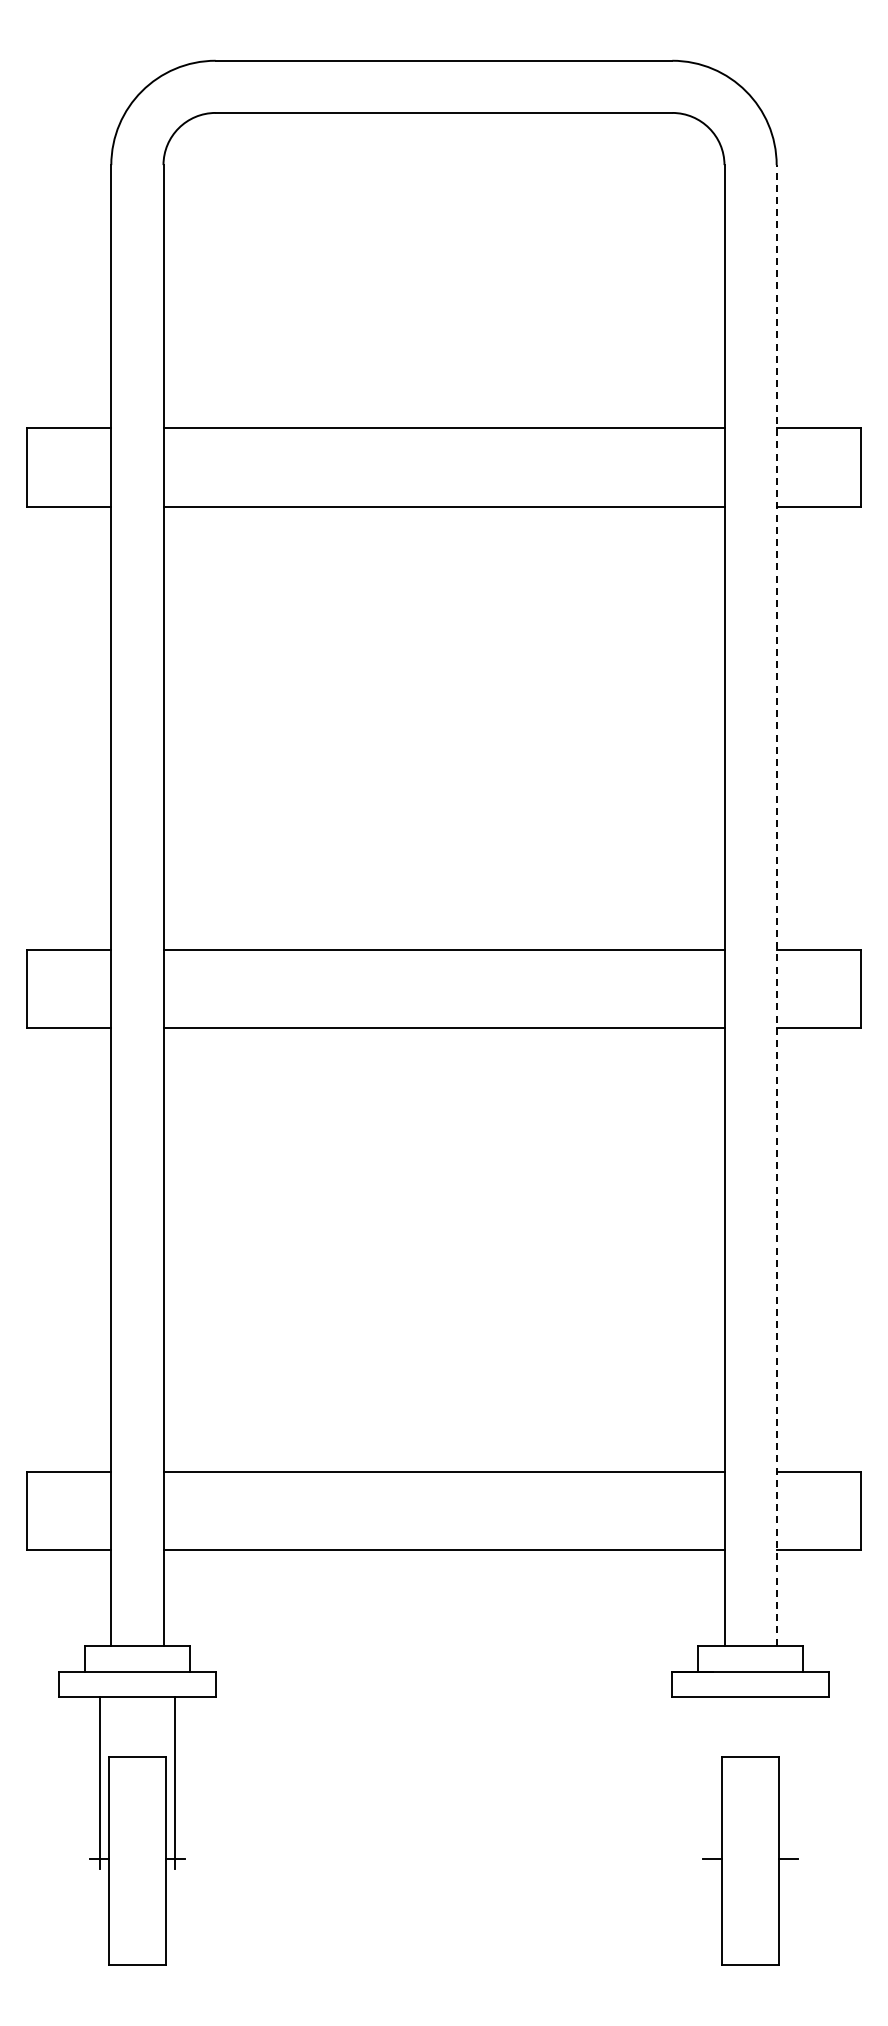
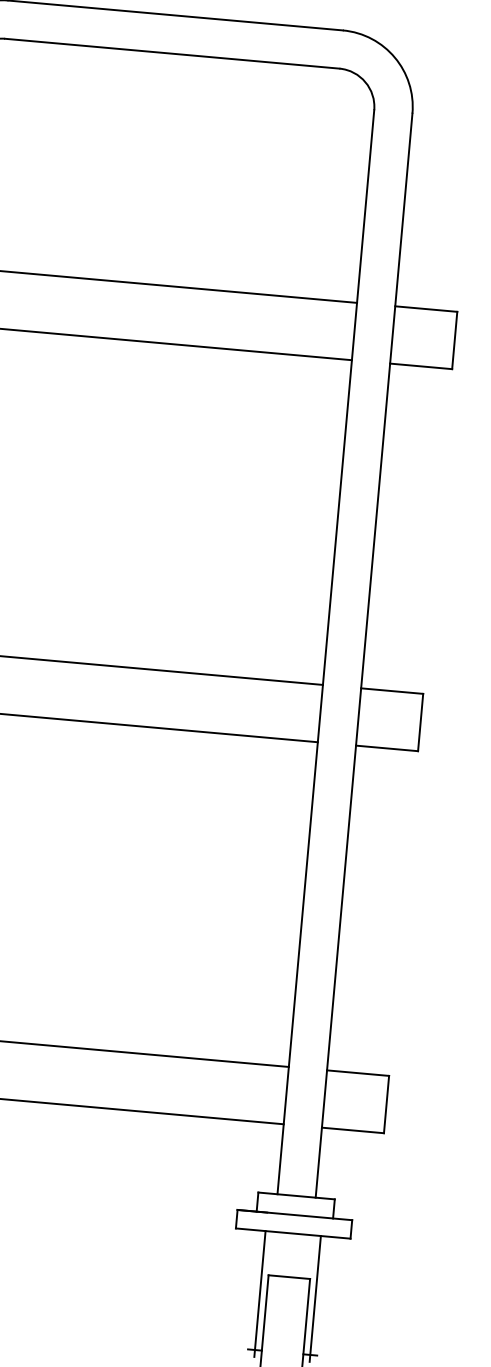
line: (776, 904) -> (364, 655), dashed -> solid
line: (712, 1782) -> (259, 1293), added
line: (788, 1782) -> (315, 1298), added

